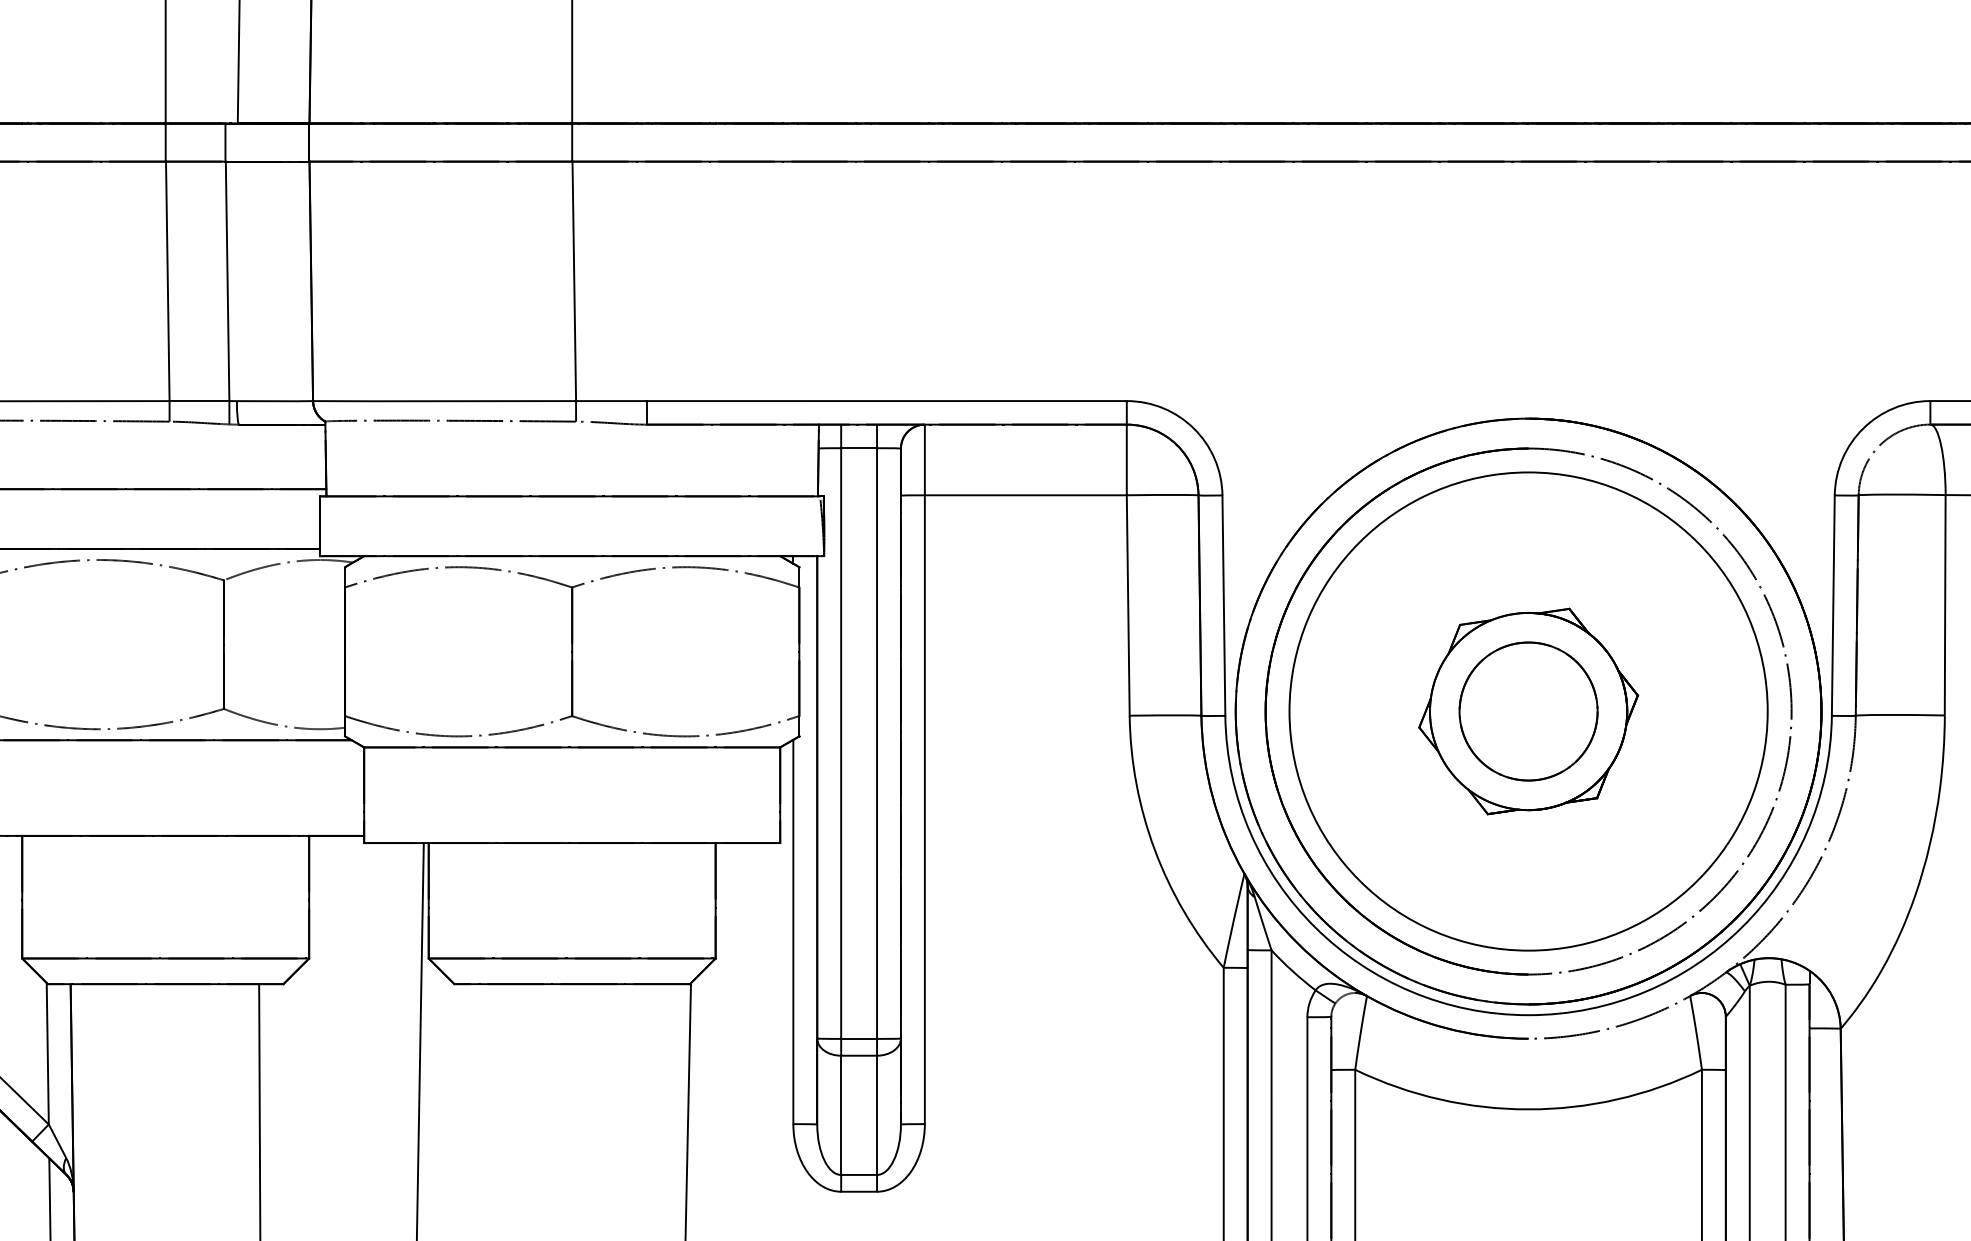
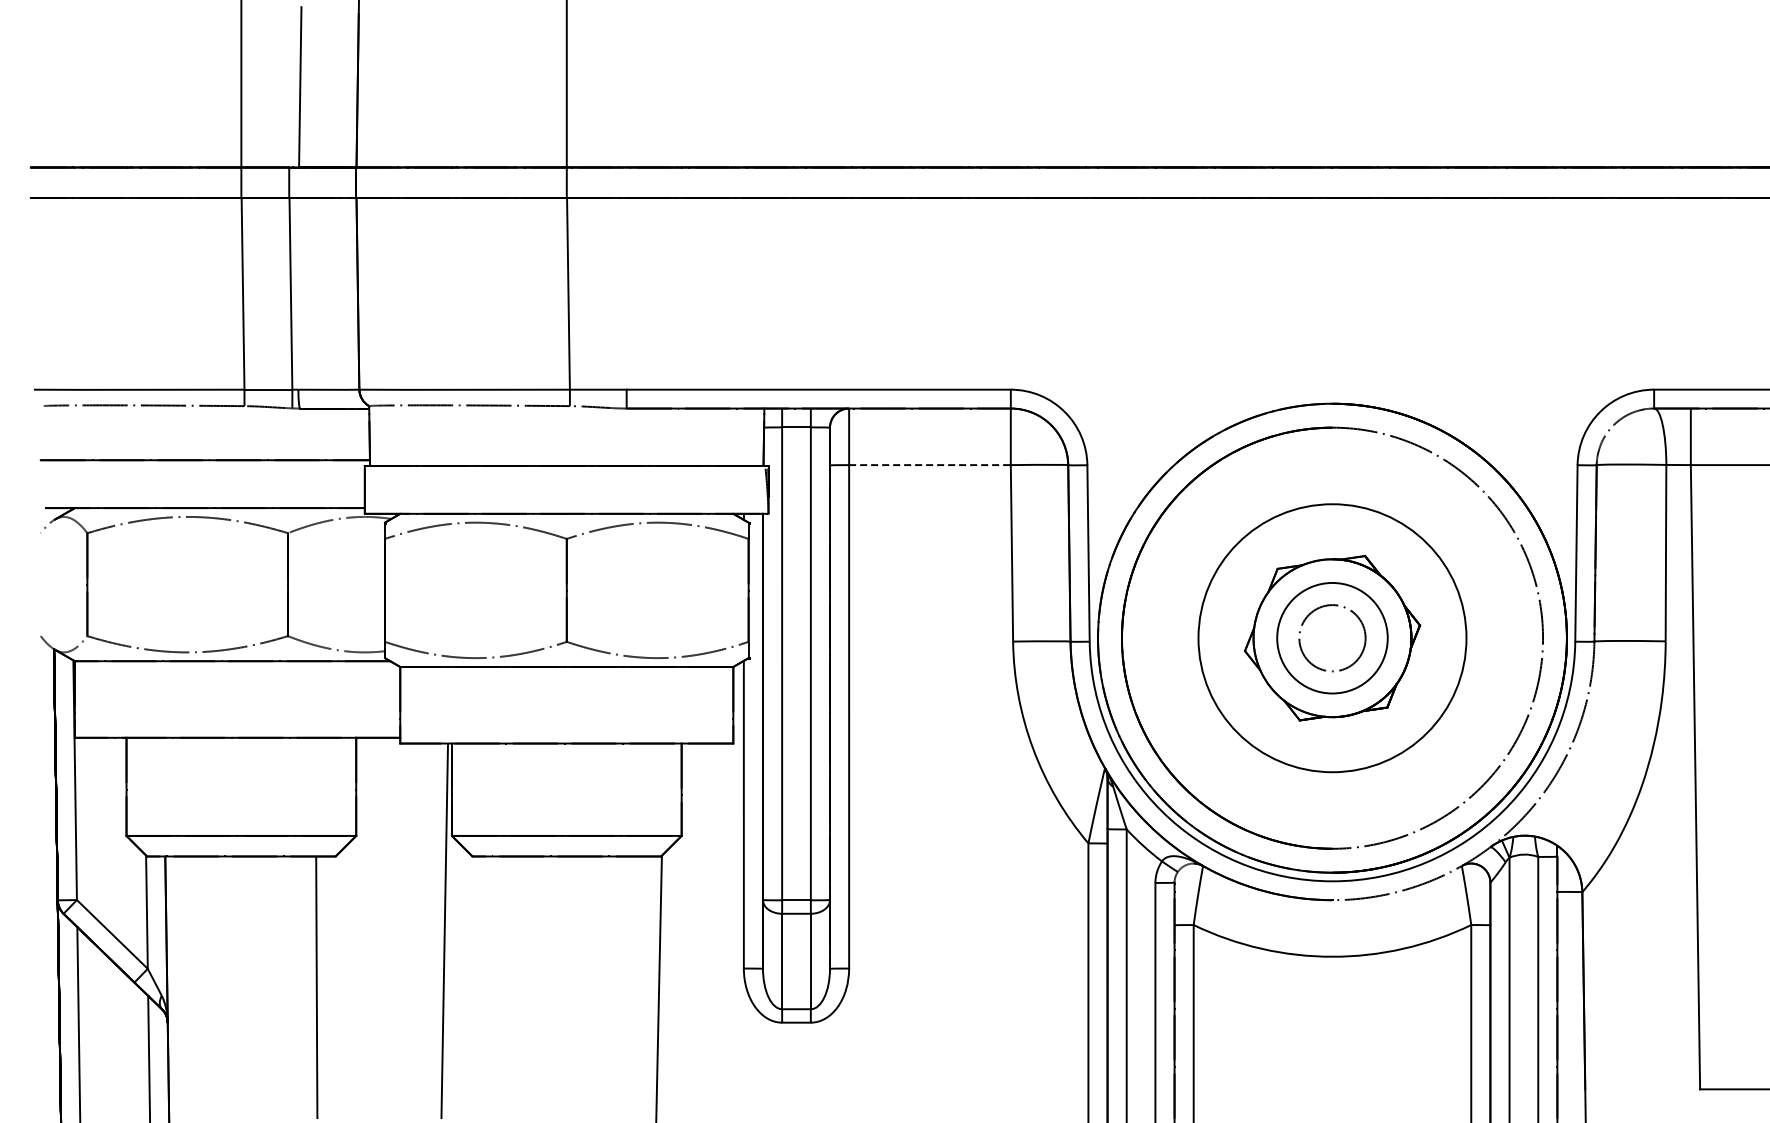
line: (1025, 495) -> (929, 465), solid -> dashed
circle: (1528, 710) -> (1332, 637), size x0.6
circle: (1528, 710) -> (1332, 637), size x0.7

